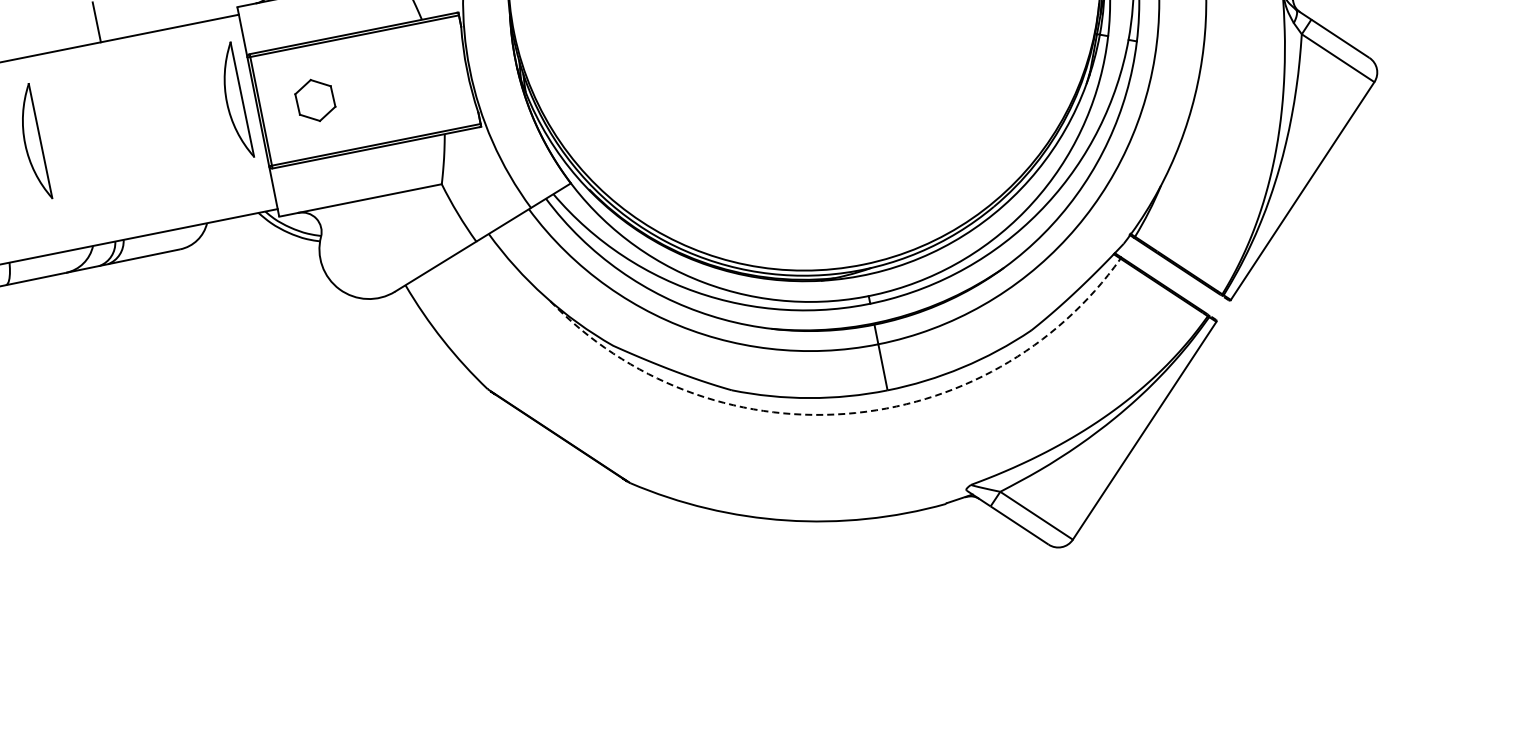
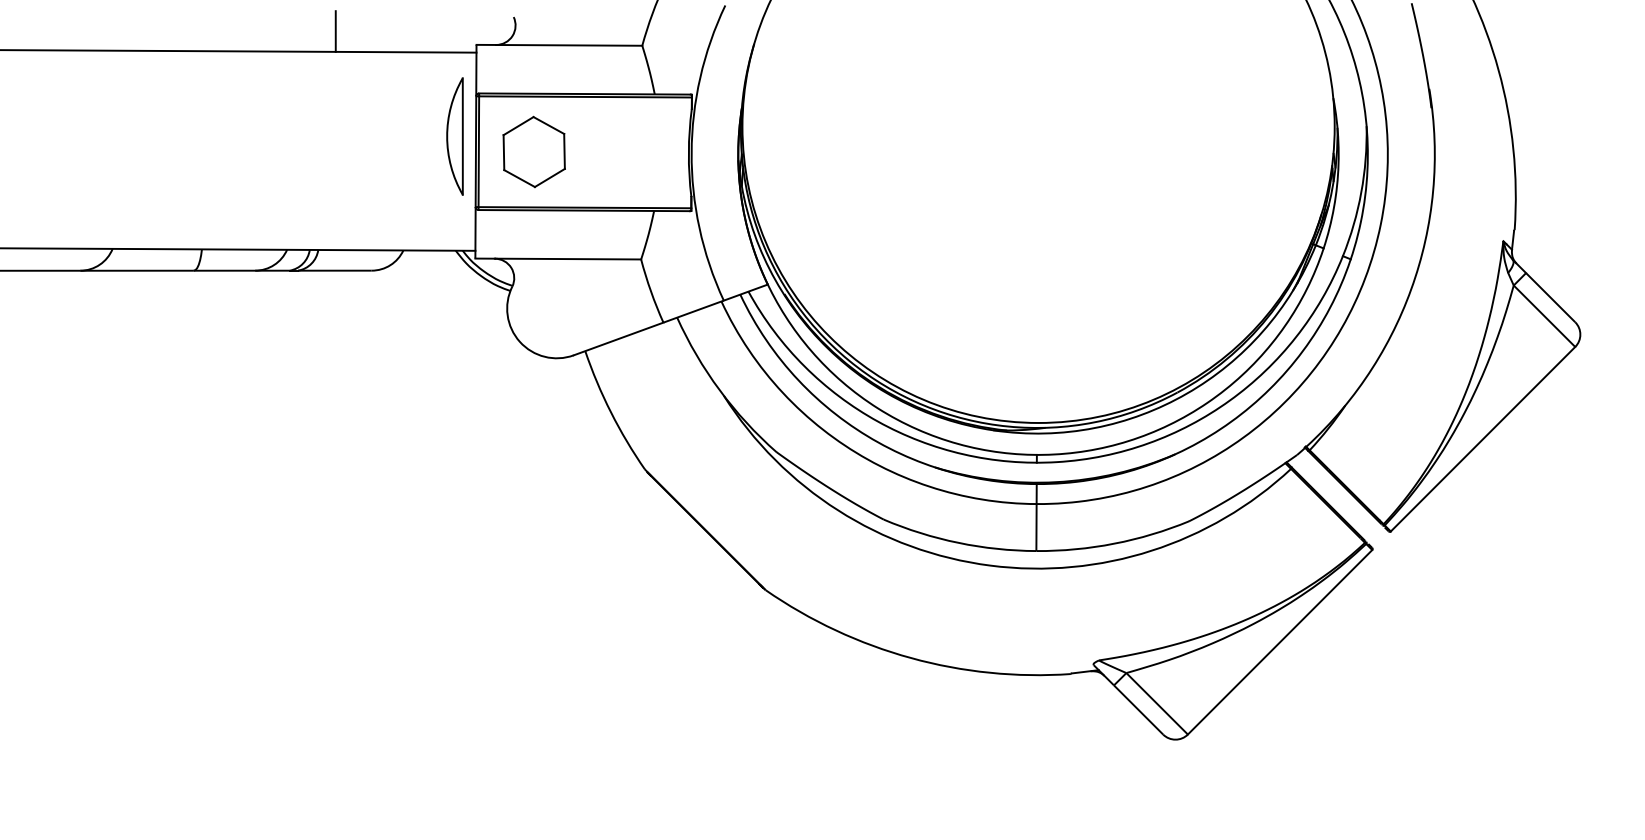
part: (314, 100) -> (533, 151), size x1.67
part: (32, 142) -> (248, 136), removed
arc: (845, 413) -> (990, 565), dashed -> solid

